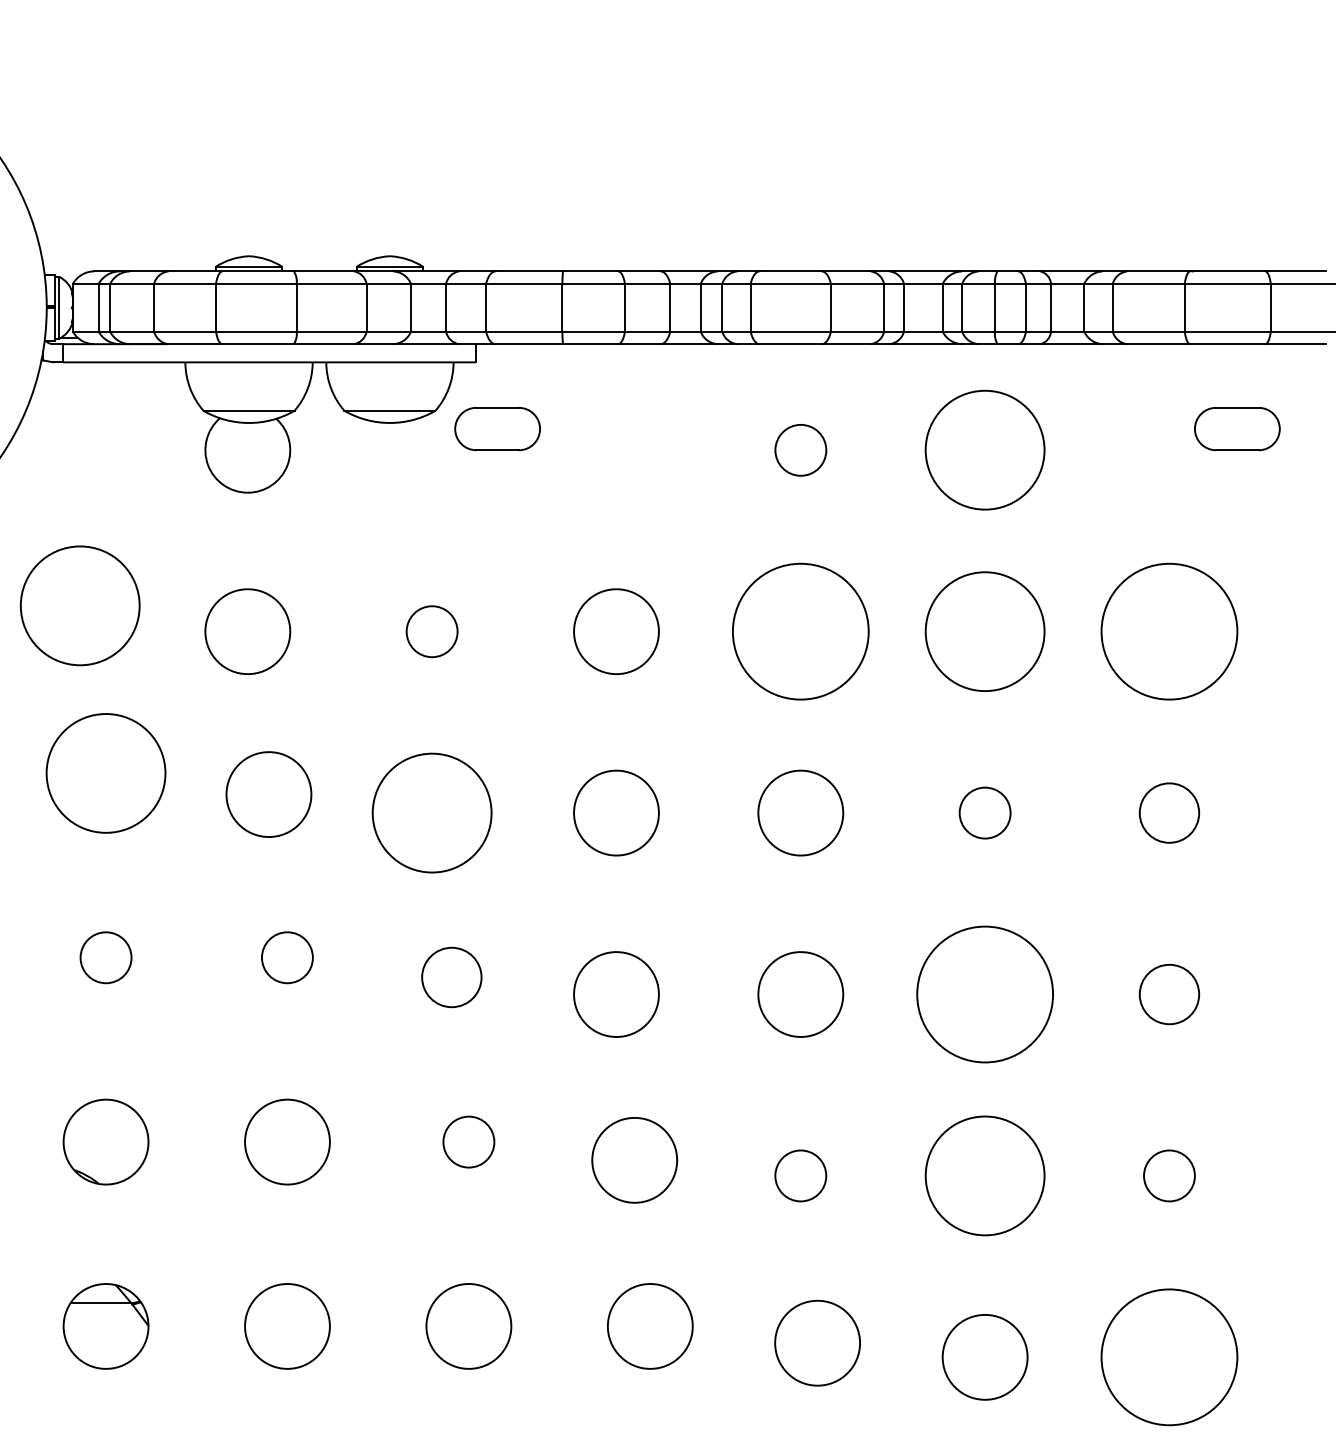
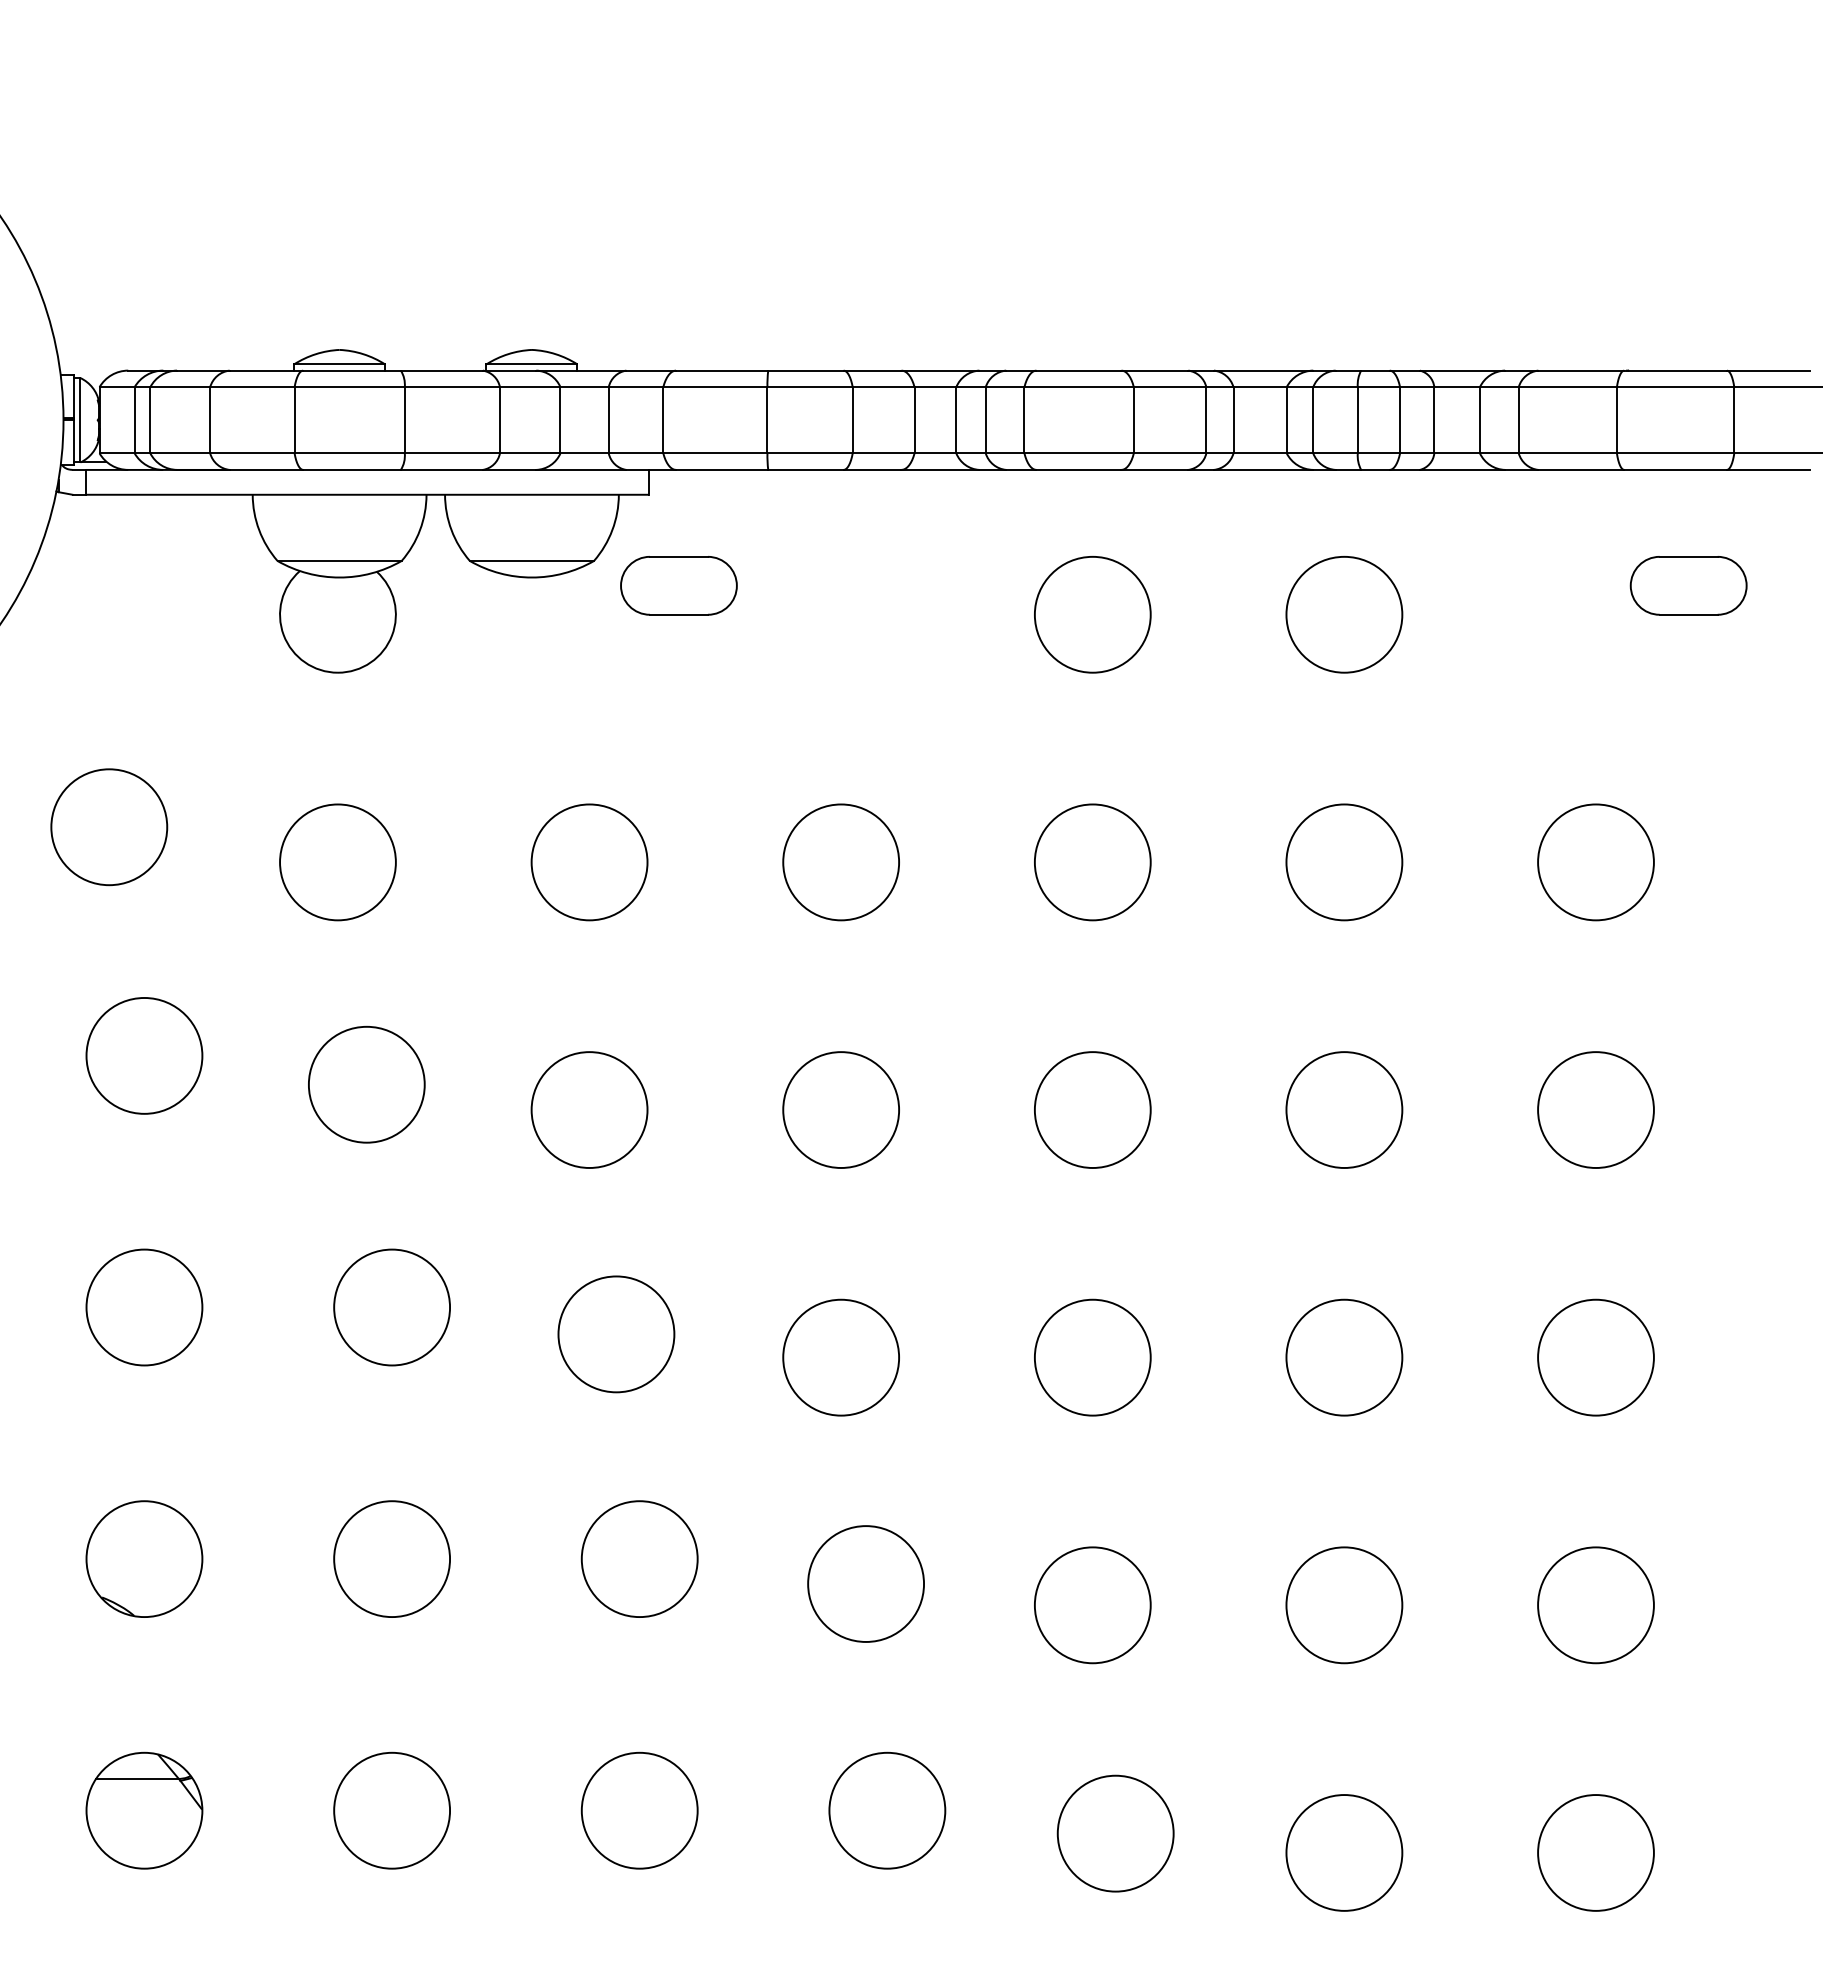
circle: (800, 450) -> (1092, 614), size x1.67
circle: (985, 450) -> (1344, 614), size x0.71
circle: (80, 606) -> (109, 827), size x0.71
circle: (432, 631) -> (589, 862), size x1.67
circle: (800, 631) -> (1092, 862), size x0.62
circle: (985, 631) -> (1344, 862), size x0.71
circle: (1169, 631) -> (1595, 862), size x0.62
circle: (106, 773) -> (144, 1055), size x0.71
circle: (432, 812) -> (589, 1109), size x0.71
circle: (985, 812) -> (1344, 1109), size x1.67
circle: (1169, 812) -> (1595, 1109), size x1.43
circle: (106, 957) -> (144, 1307), size x1.67
circle: (287, 957) -> (391, 1307), size x1.67
circle: (451, 977) -> (616, 1334), size x1.43
circle: (985, 994) -> (1344, 1357), size x0.62
circle: (1169, 994) -> (1595, 1357), size x1.43
circle: (468, 1142) -> (639, 1559), size x1.67
circle: (800, 1176) -> (1092, 1605), size x1.67
circle: (985, 1176) -> (1344, 1605), size x0.71
circle: (1169, 1176) -> (1595, 1605), size x1.67
circle: (1169, 1357) -> (1595, 1852), size x0.62

